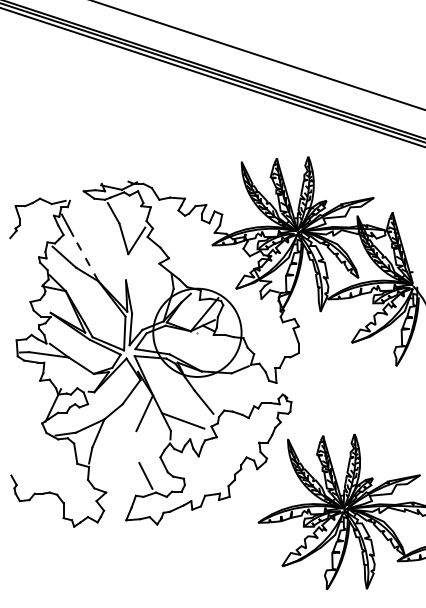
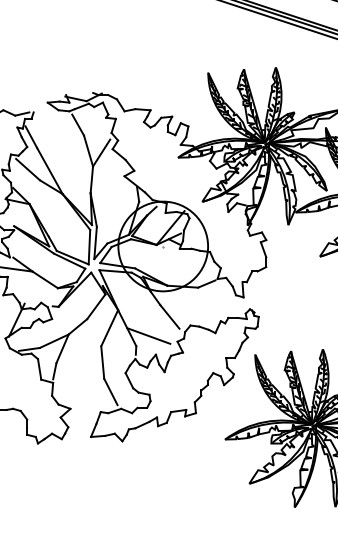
line: (85, 258) -> (49, 170), dashed -> solid
line: (126, 267) -> (91, 180), added
line: (137, 446) -> (102, 362), added

